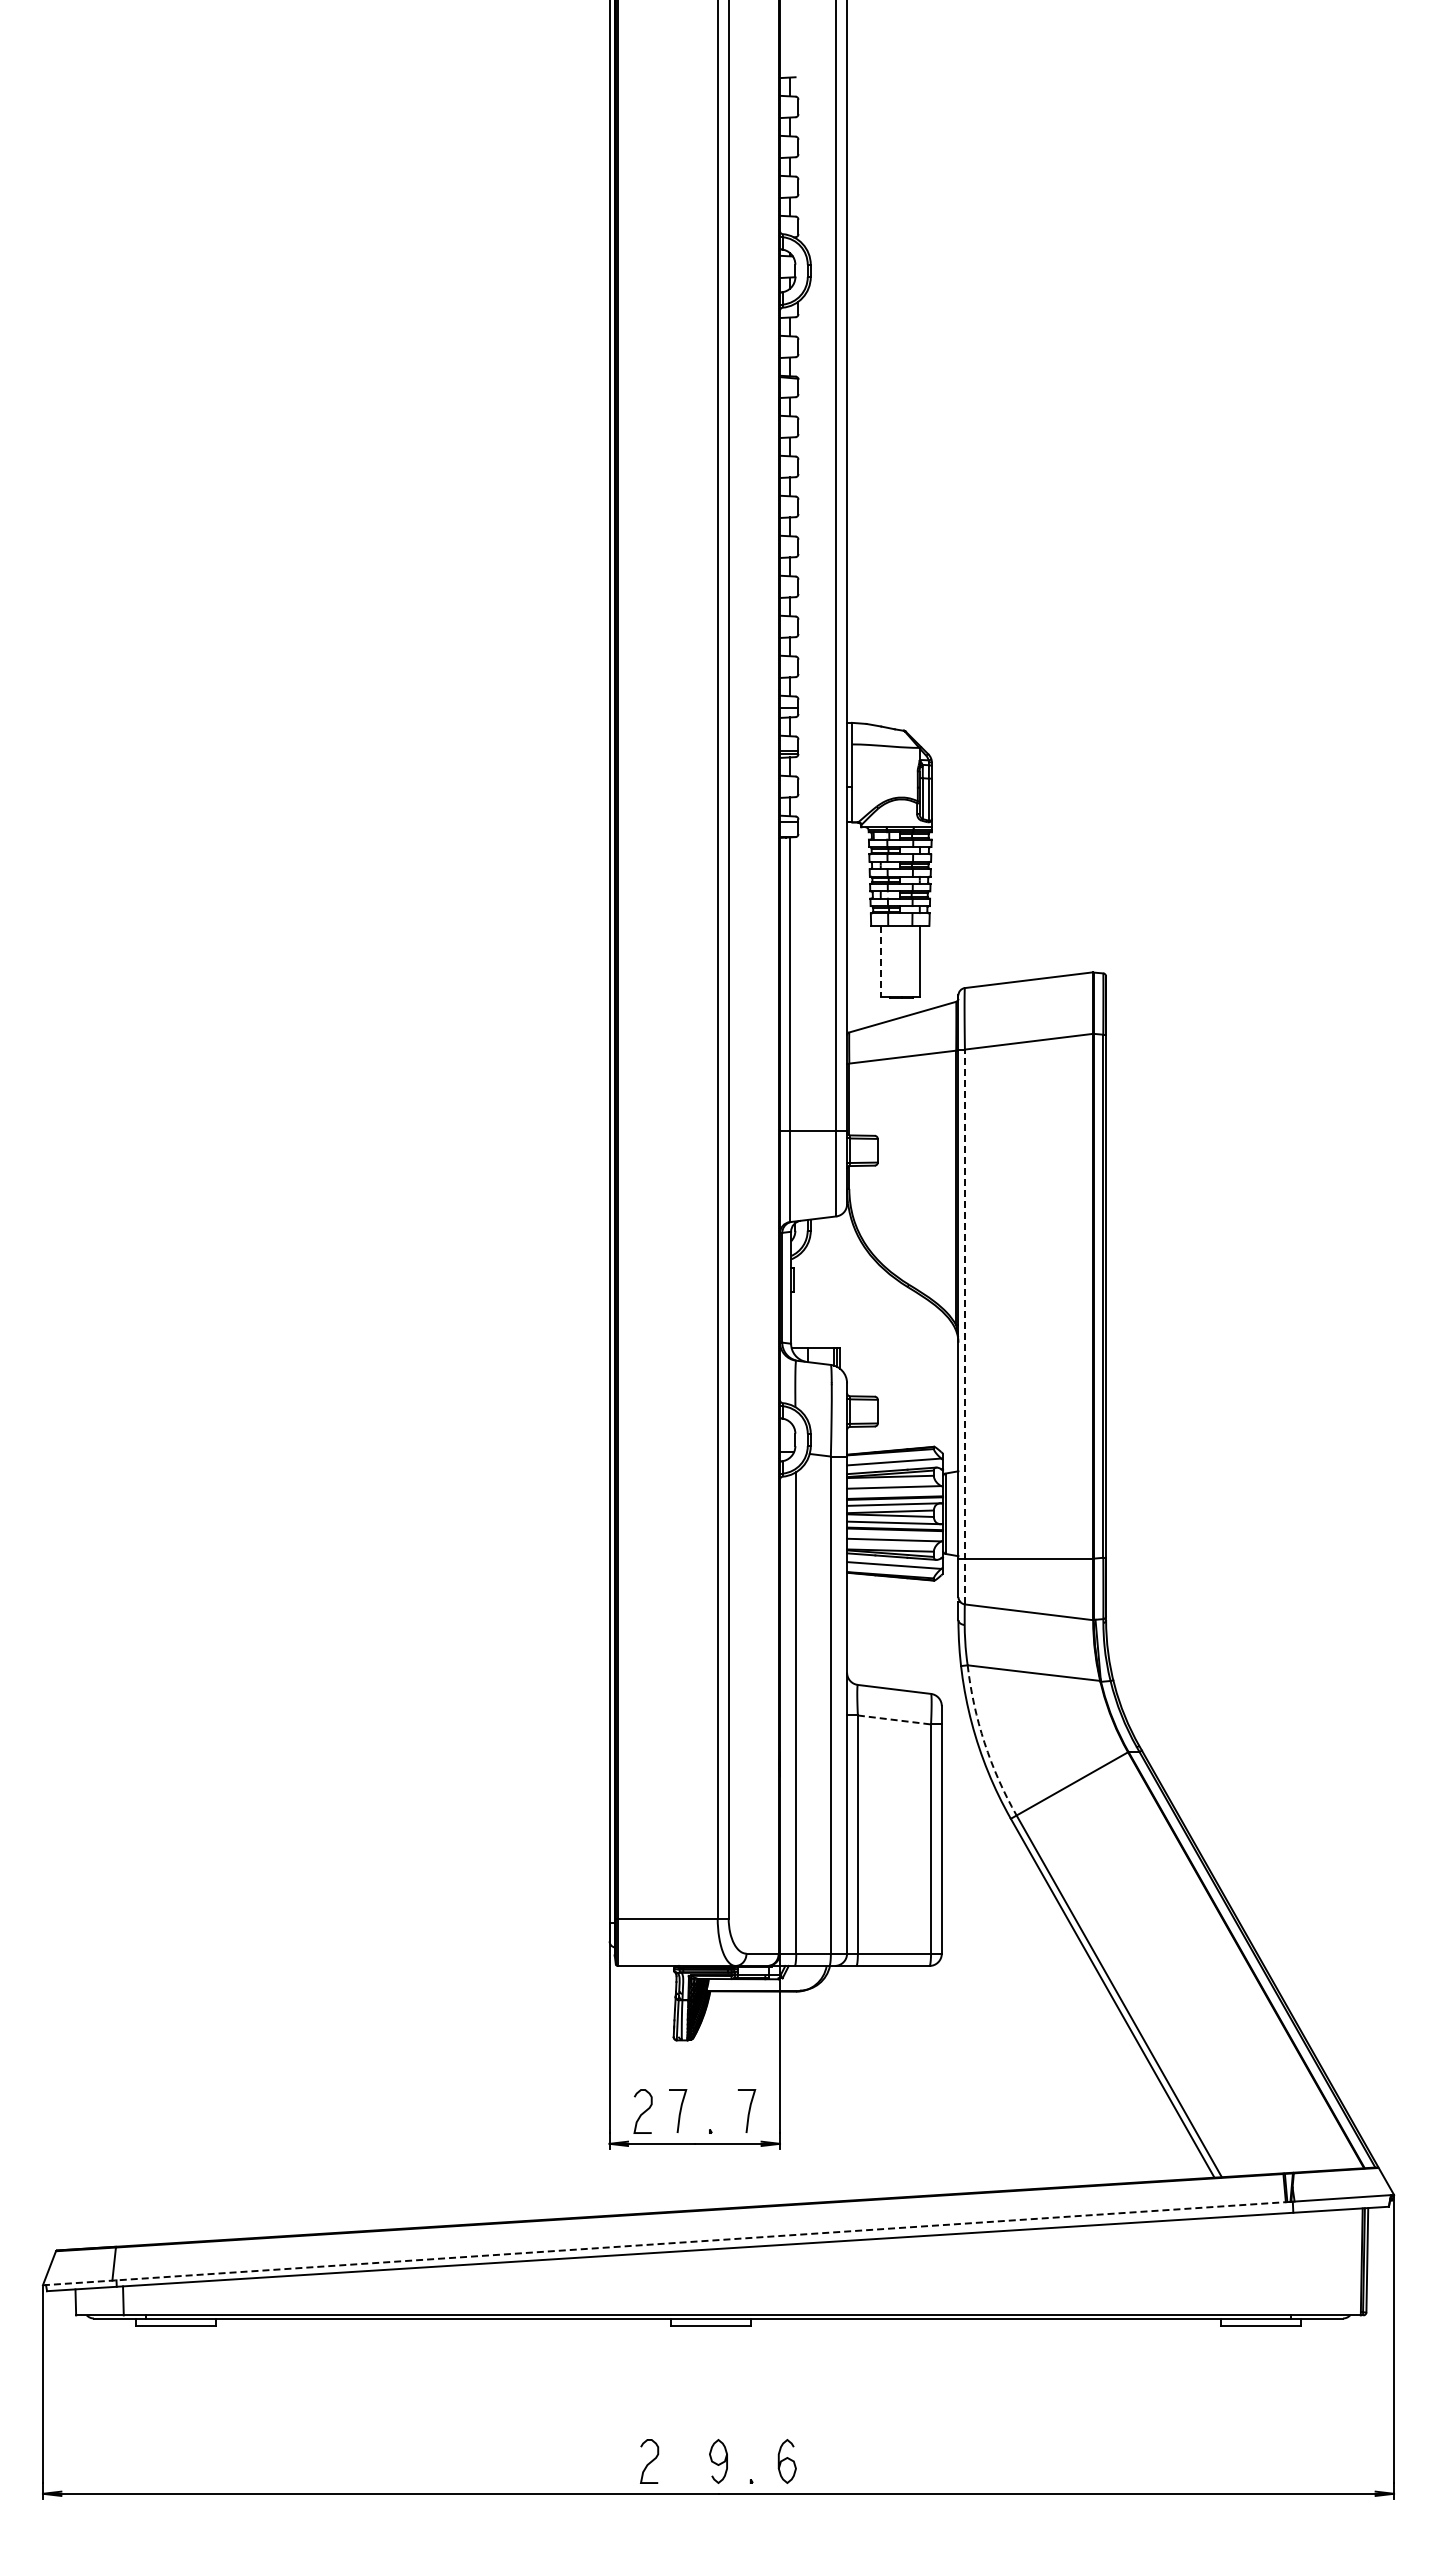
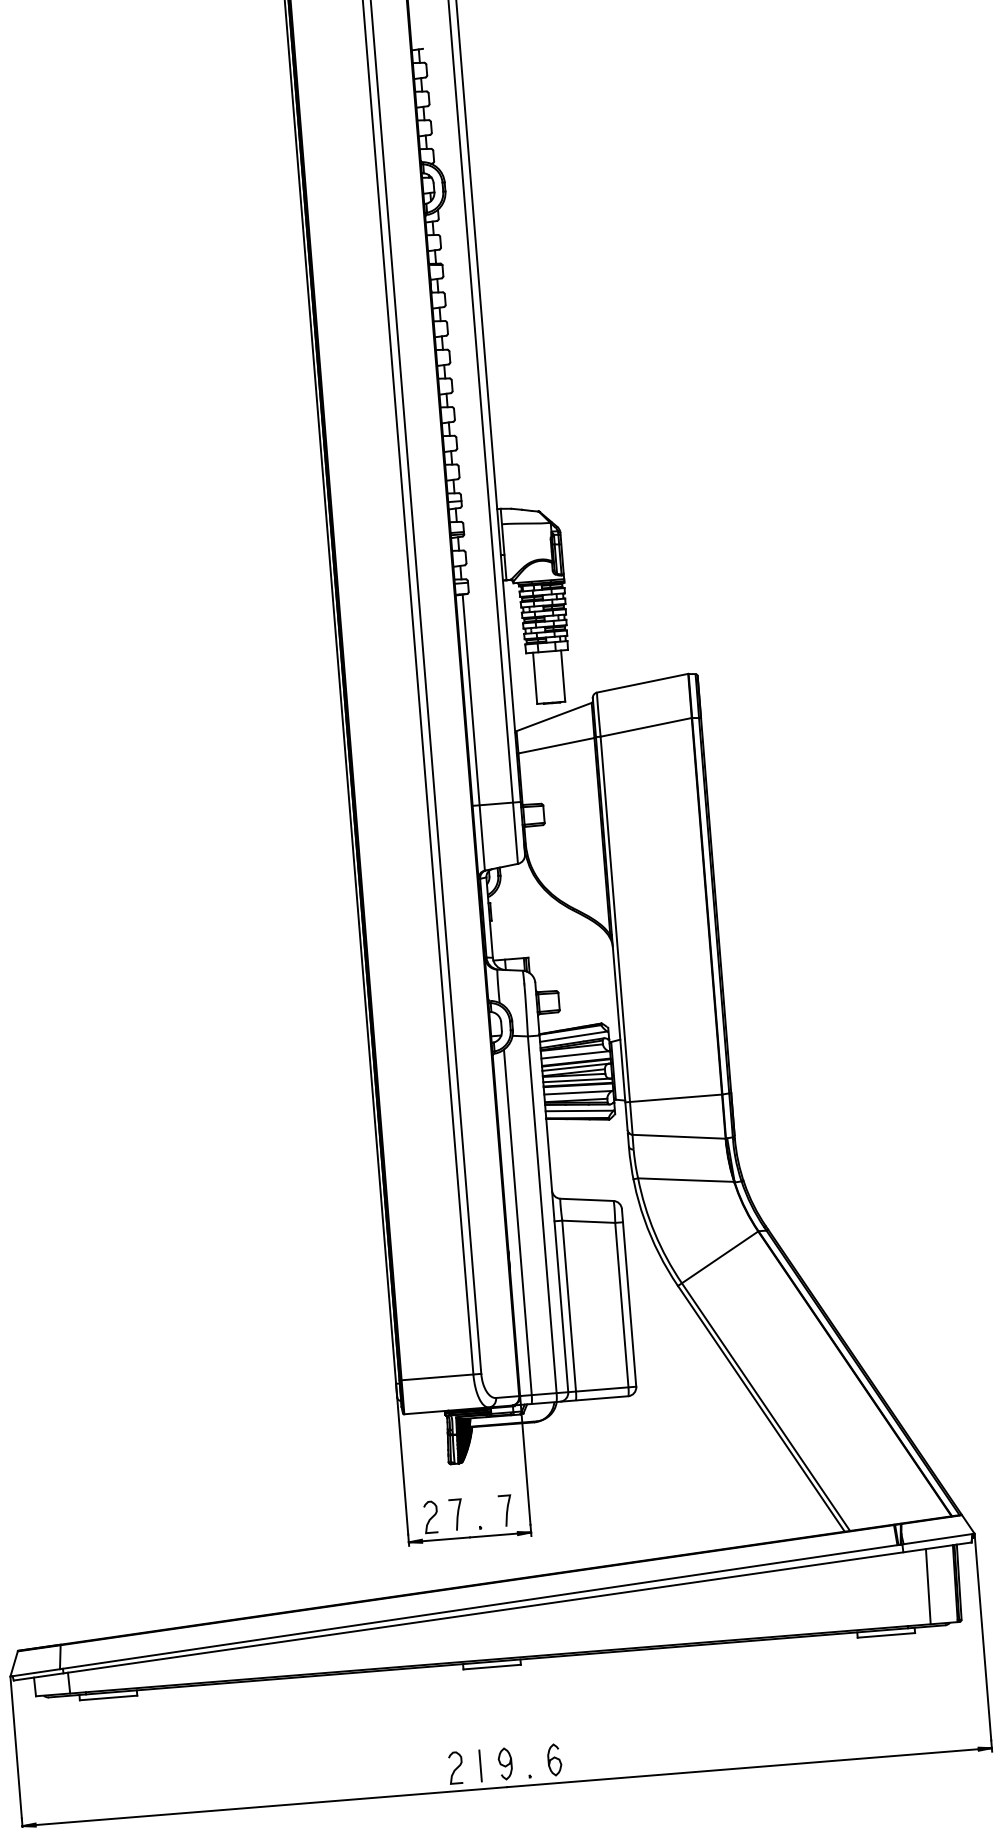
line: (880, 961) -> (534, 678), dashed -> solid
line: (964, 1326) -> (616, 935), dashed -> solid
line: (894, 1719) -> (588, 1221), dashed -> solid
arc: (984, 1742) -> (654, 1232), dashed -> solid
line: (665, 2243) -> (454, 1610), dashed -> solid
line: (1323, 2262) -> (927, 1586), added
line: (684, 2461) -> (480, 1765), added

